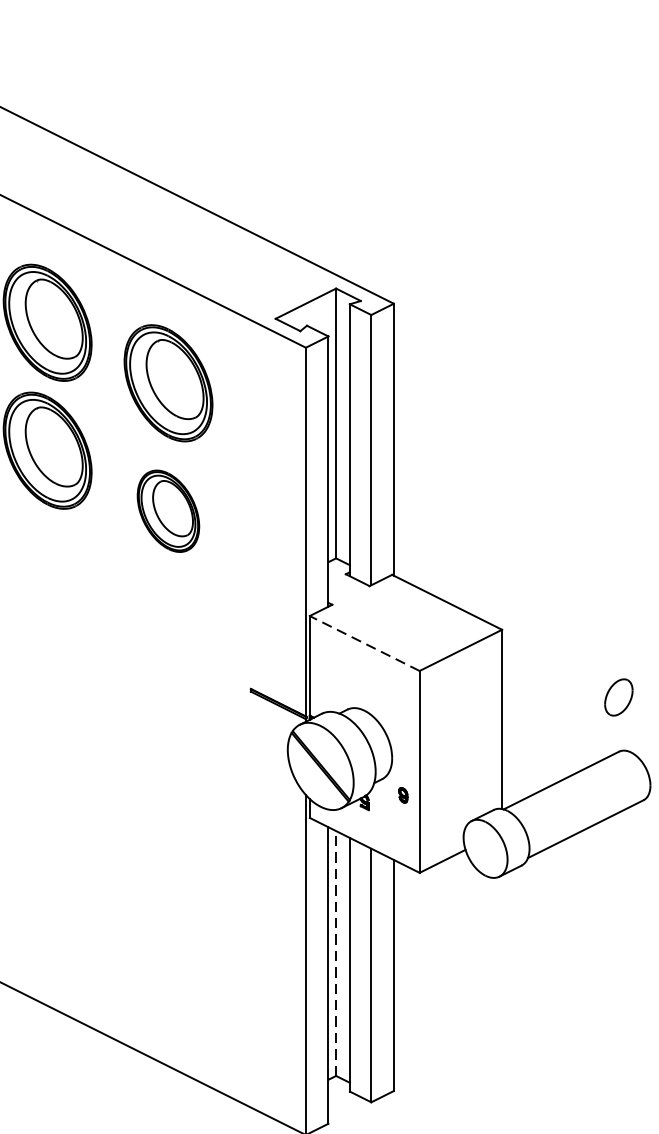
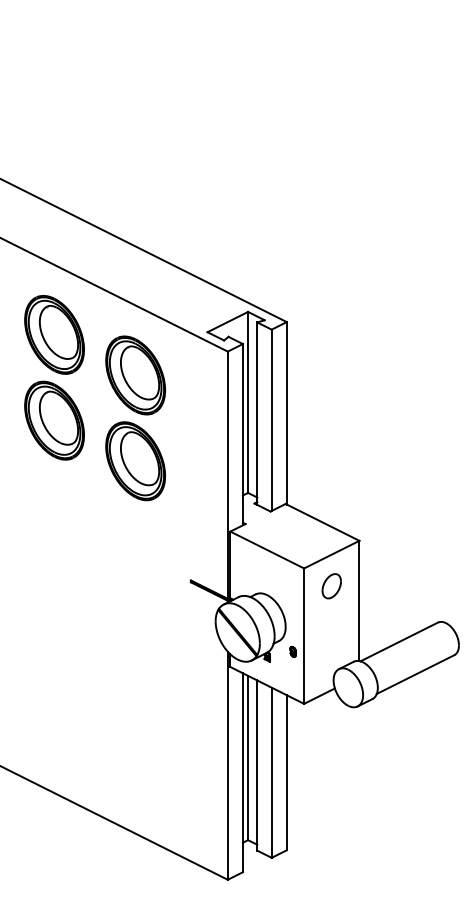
part: (168, 511) -> (135, 461), size x1.43
line: (363, 642) -> (266, 549), dashed -> solid
part: (618, 697) -> (331, 586), moved
line: (336, 952) -> (248, 757), dashed -> solid

